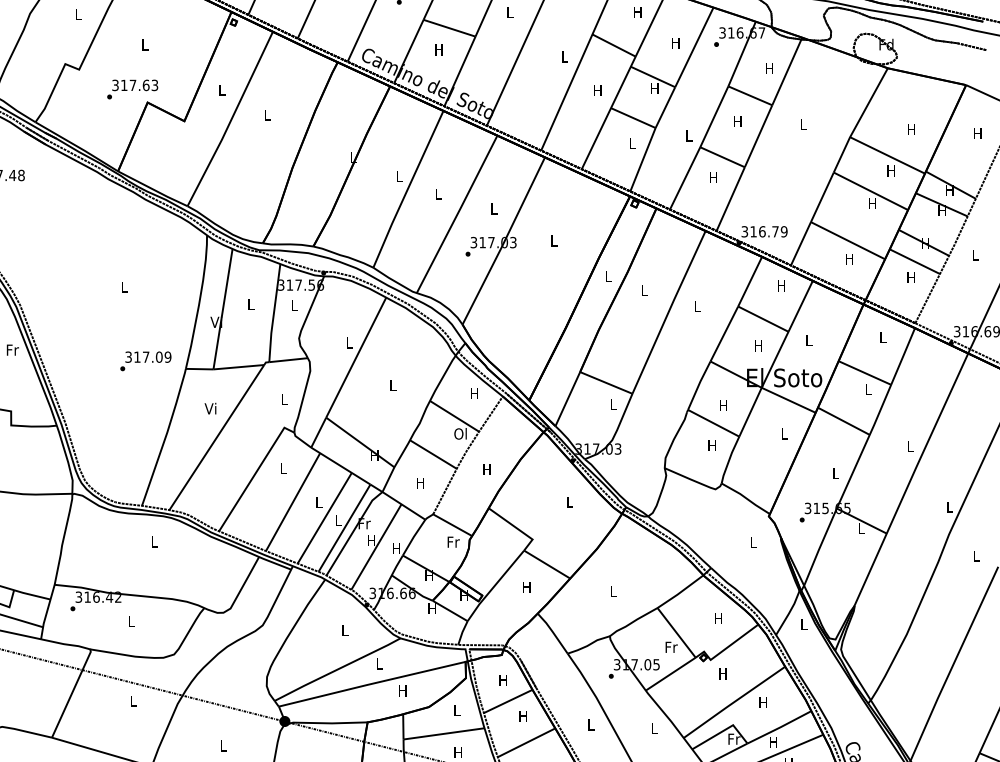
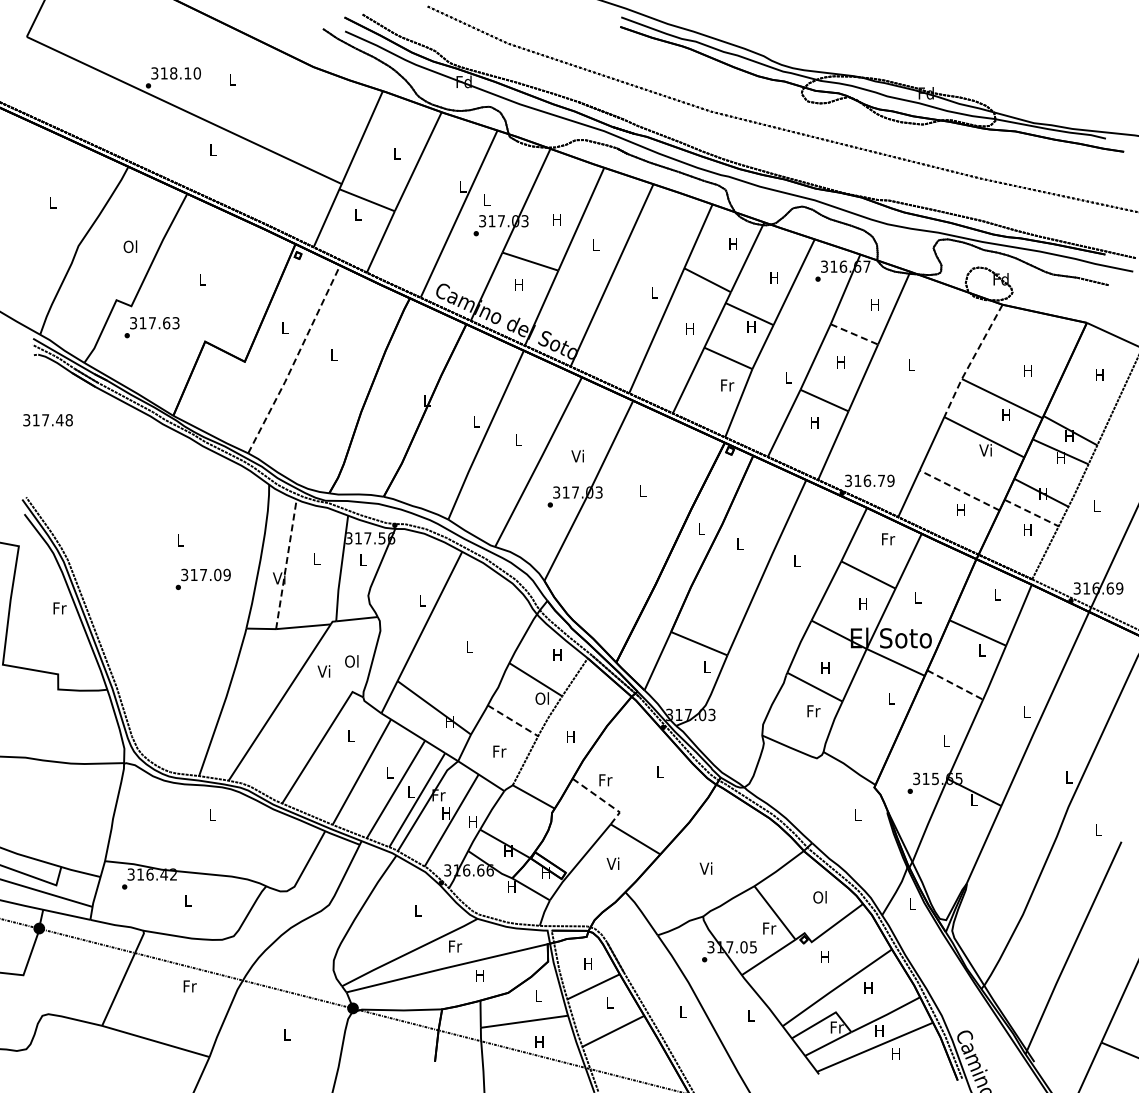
text: (78, 14) -> (130, 246), L -> Ol
text: (132, 89) -> (151, 327), moved
line: (750, 95) -> (854, 334), solid -> dashed
line: (231, 120) -> (295, 360), solid -> dashed
line: (859, 120) -> (971, 361), solid -> dashed
text: (632, 143) -> (727, 385), L -> Fr
text: (872, 203) -> (985, 450), H -> Vi
text: (493, 208) -> (577, 455), L -> Vi
line: (847, 240) -> (959, 490), solid -> dashed
line: (915, 262) -> (1032, 513), solid -> dashed
text: (781, 286) -> (888, 539), H -> Fr
line: (223, 309) -> (286, 564), solid -> dashed
text: (145, 360) -> (202, 578), moved
text: (283, 399) -> (351, 661), L -> Ol
text: (210, 408) -> (323, 671), moved
line: (844, 421) -> (955, 685), solid -> dashed
text: (712, 445) -> (813, 711), H -> Fr
line: (433, 454) -> (513, 720), solid -> dashed
text: (420, 483) -> (499, 751), H -> Fr
line: (517, 528) -> (603, 800), solid -> dashed
text: (453, 542) -> (605, 780), moved
text: (525, 586) -> (612, 863), H -> Vi
text: (612, 591) -> (705, 868), L -> Vi
text: (717, 618) -> (819, 897), H -> Ol
text: (380, 664) -> (455, 946), L -> Fr
text: (133, 701) -> (189, 986), L -> Fr
text: (522, 716) -> (609, 1002), H -> L

